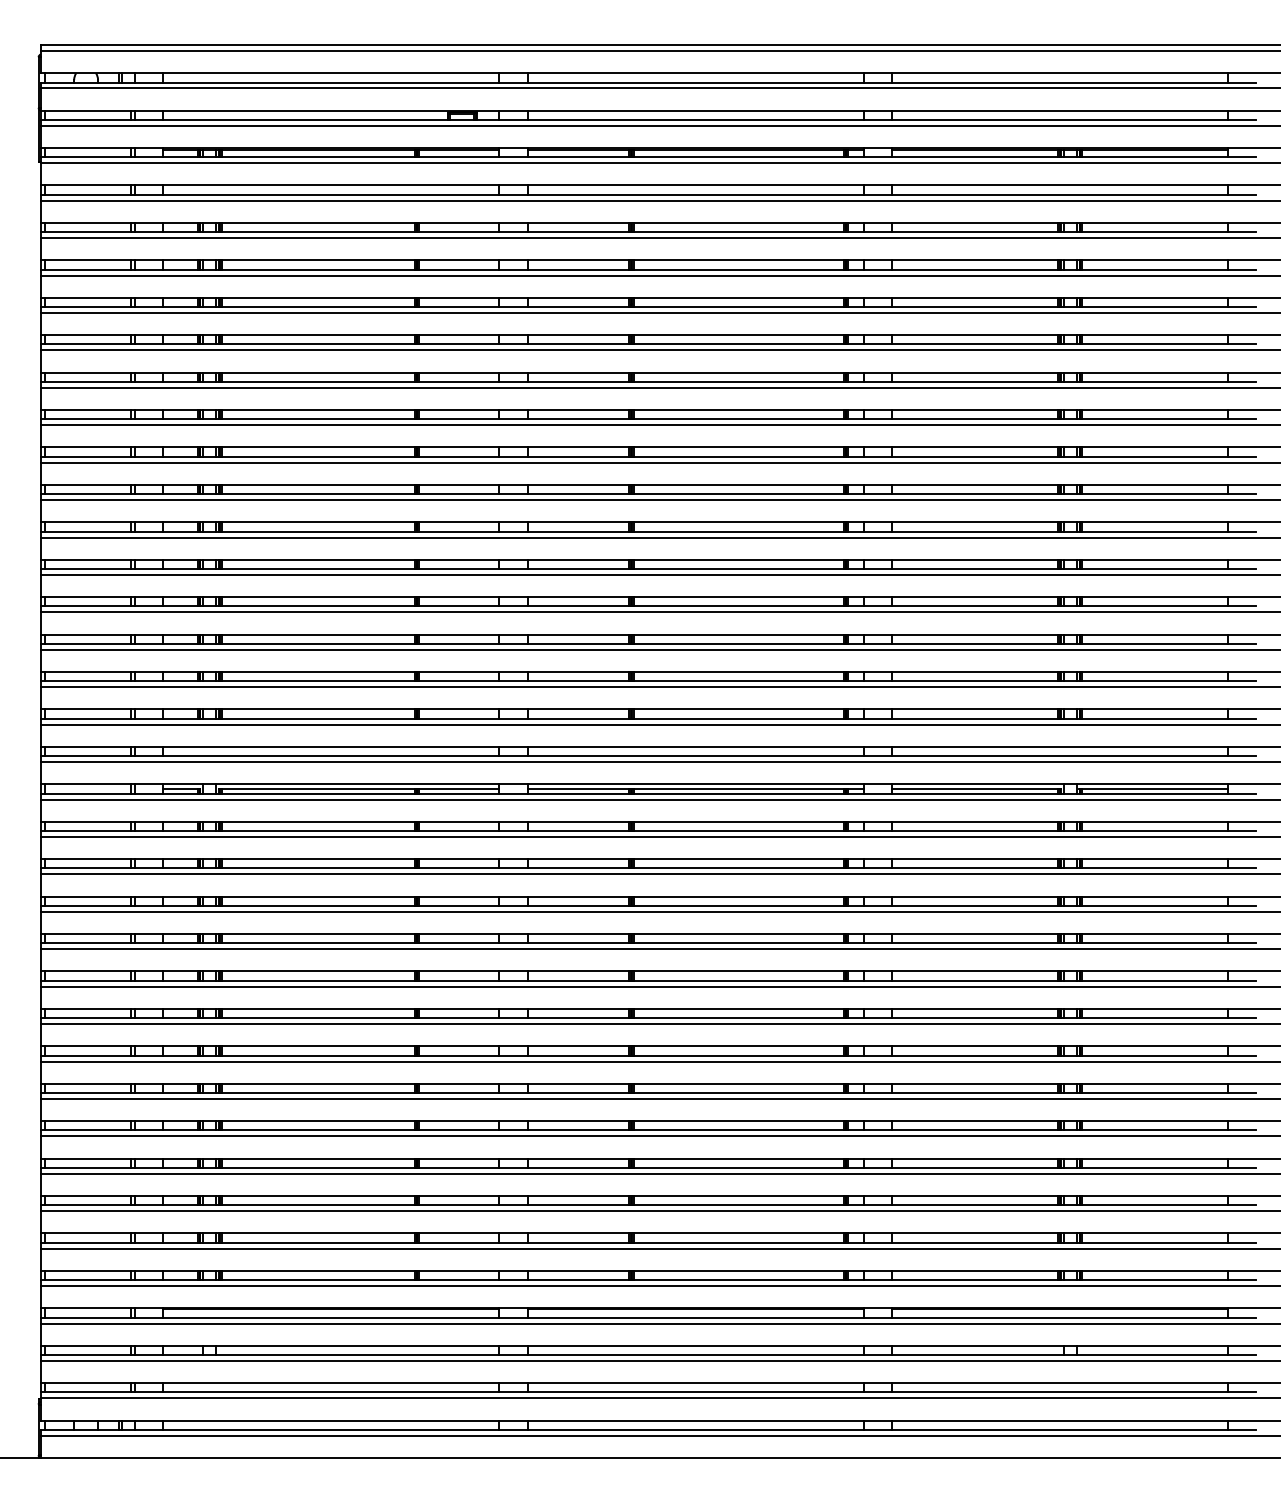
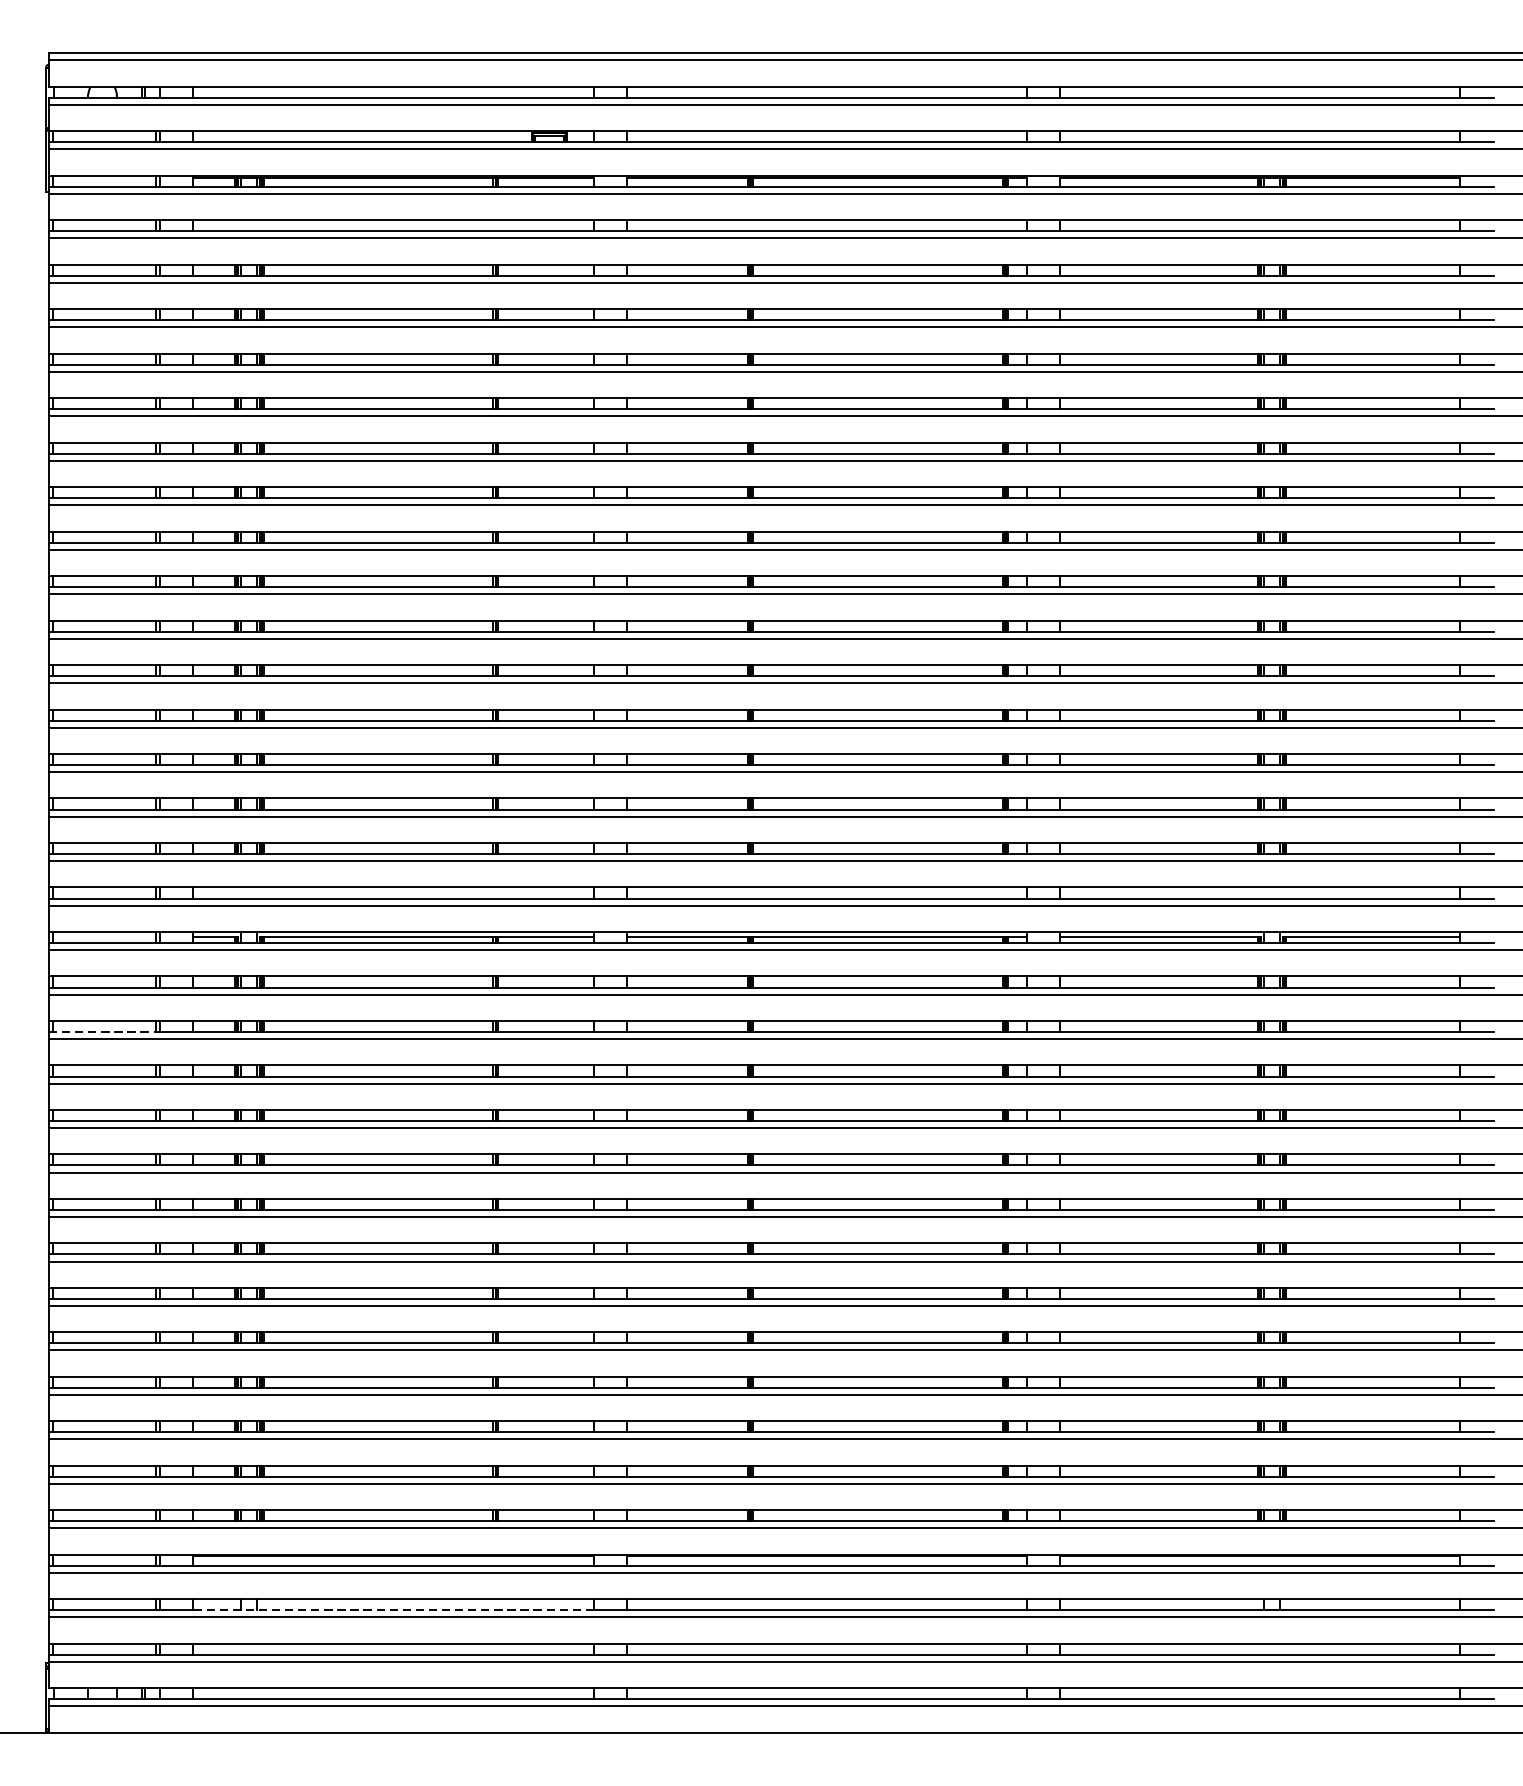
line: (87, 868) -> (104, 1032), solid -> dashed
line: (331, 1355) -> (394, 1610), solid -> dashed

